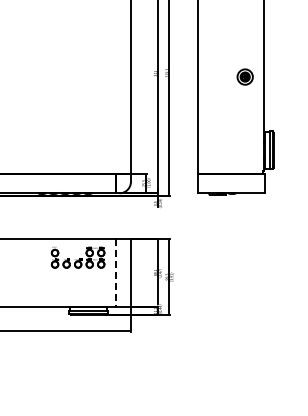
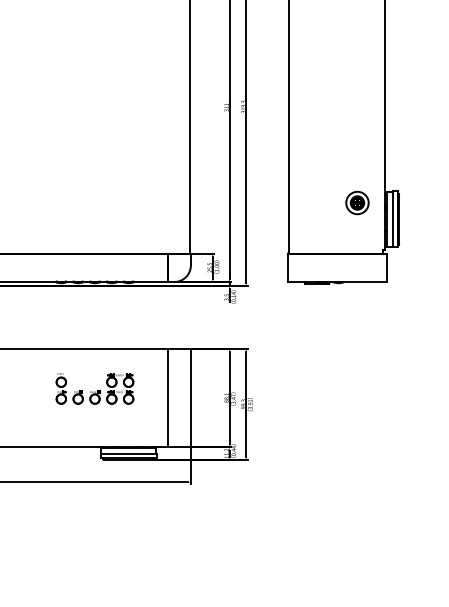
part: (244, 76) -> (356, 202), moved
part: (77, 257) -> (94, 388), moved
line: (115, 272) -> (168, 397), dashed -> solid

